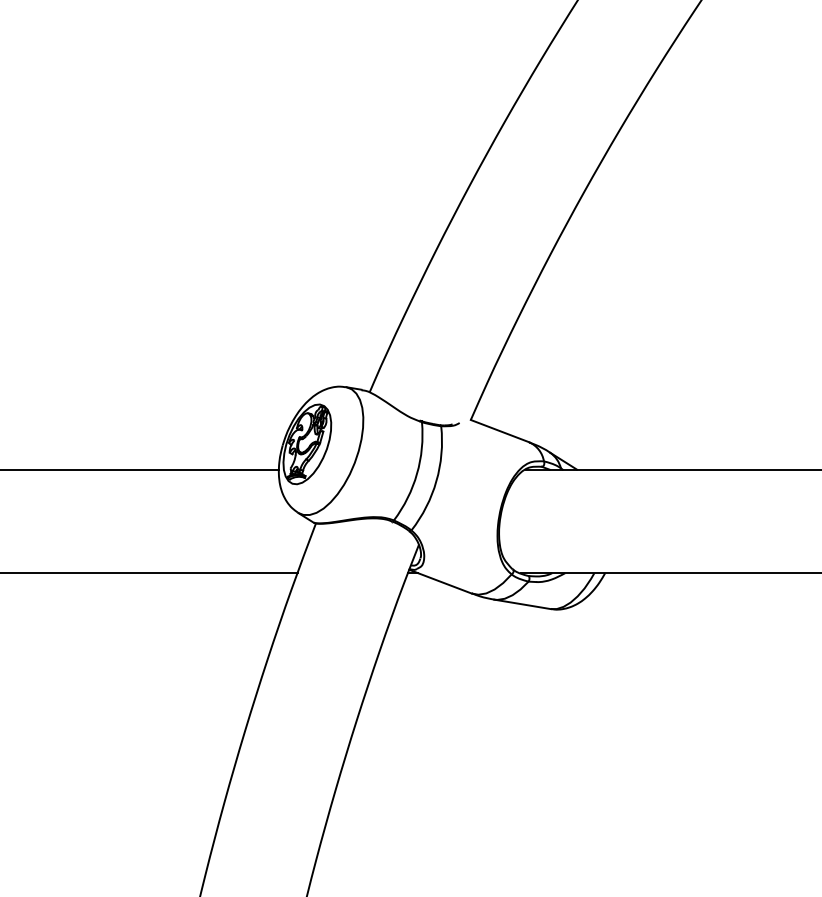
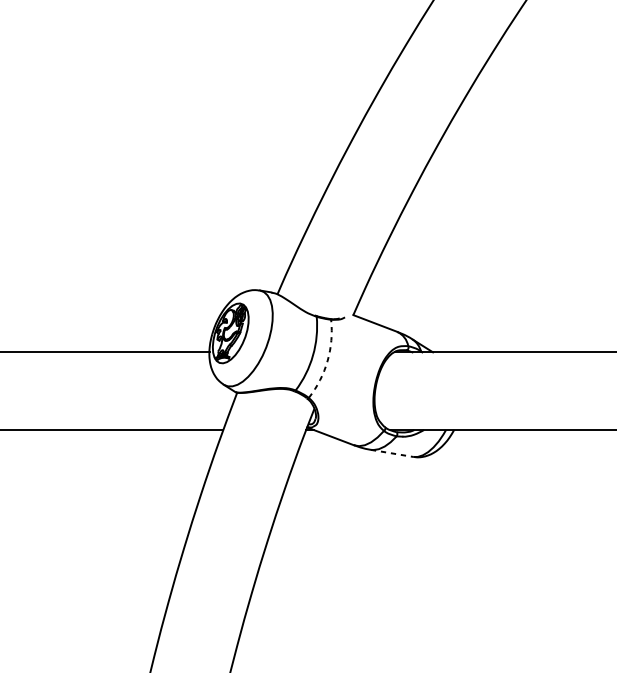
arc: (436, 481) -> (327, 361), solid -> dashed
line: (522, 604) -> (392, 453), solid -> dashed

